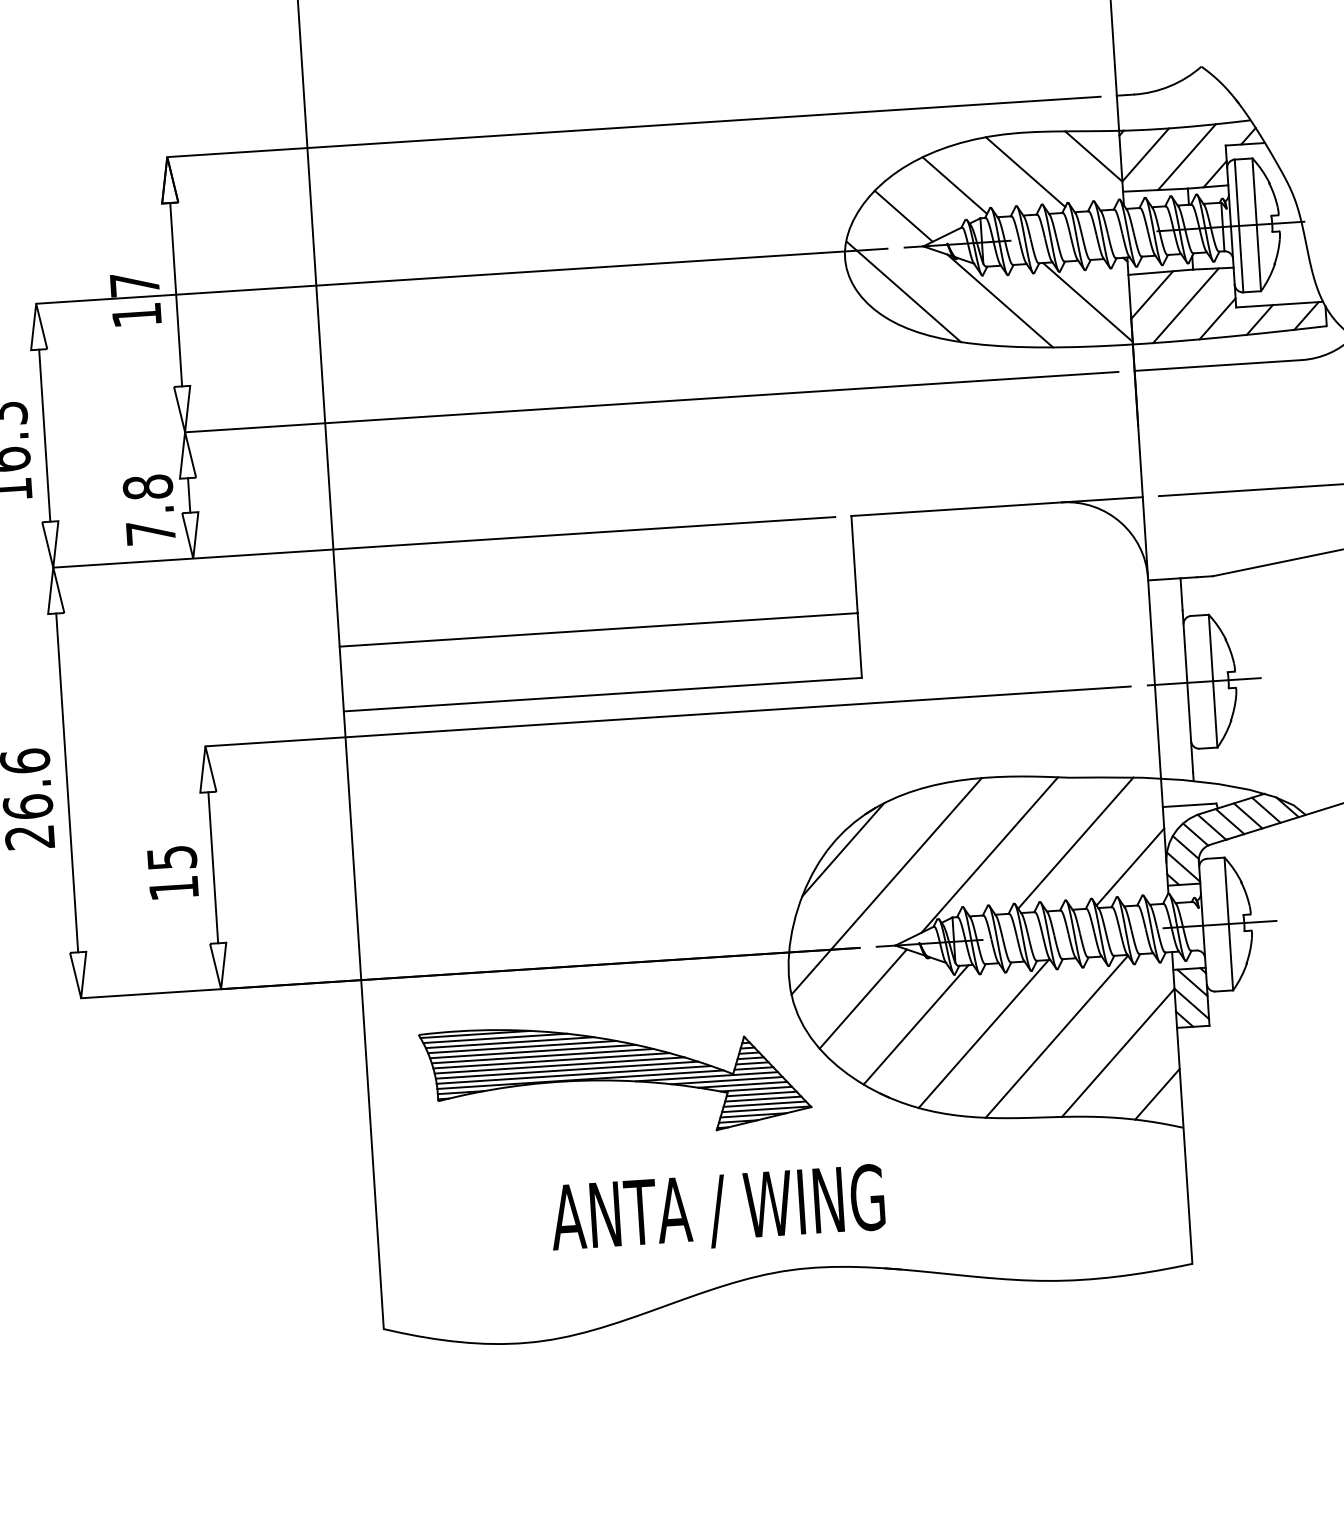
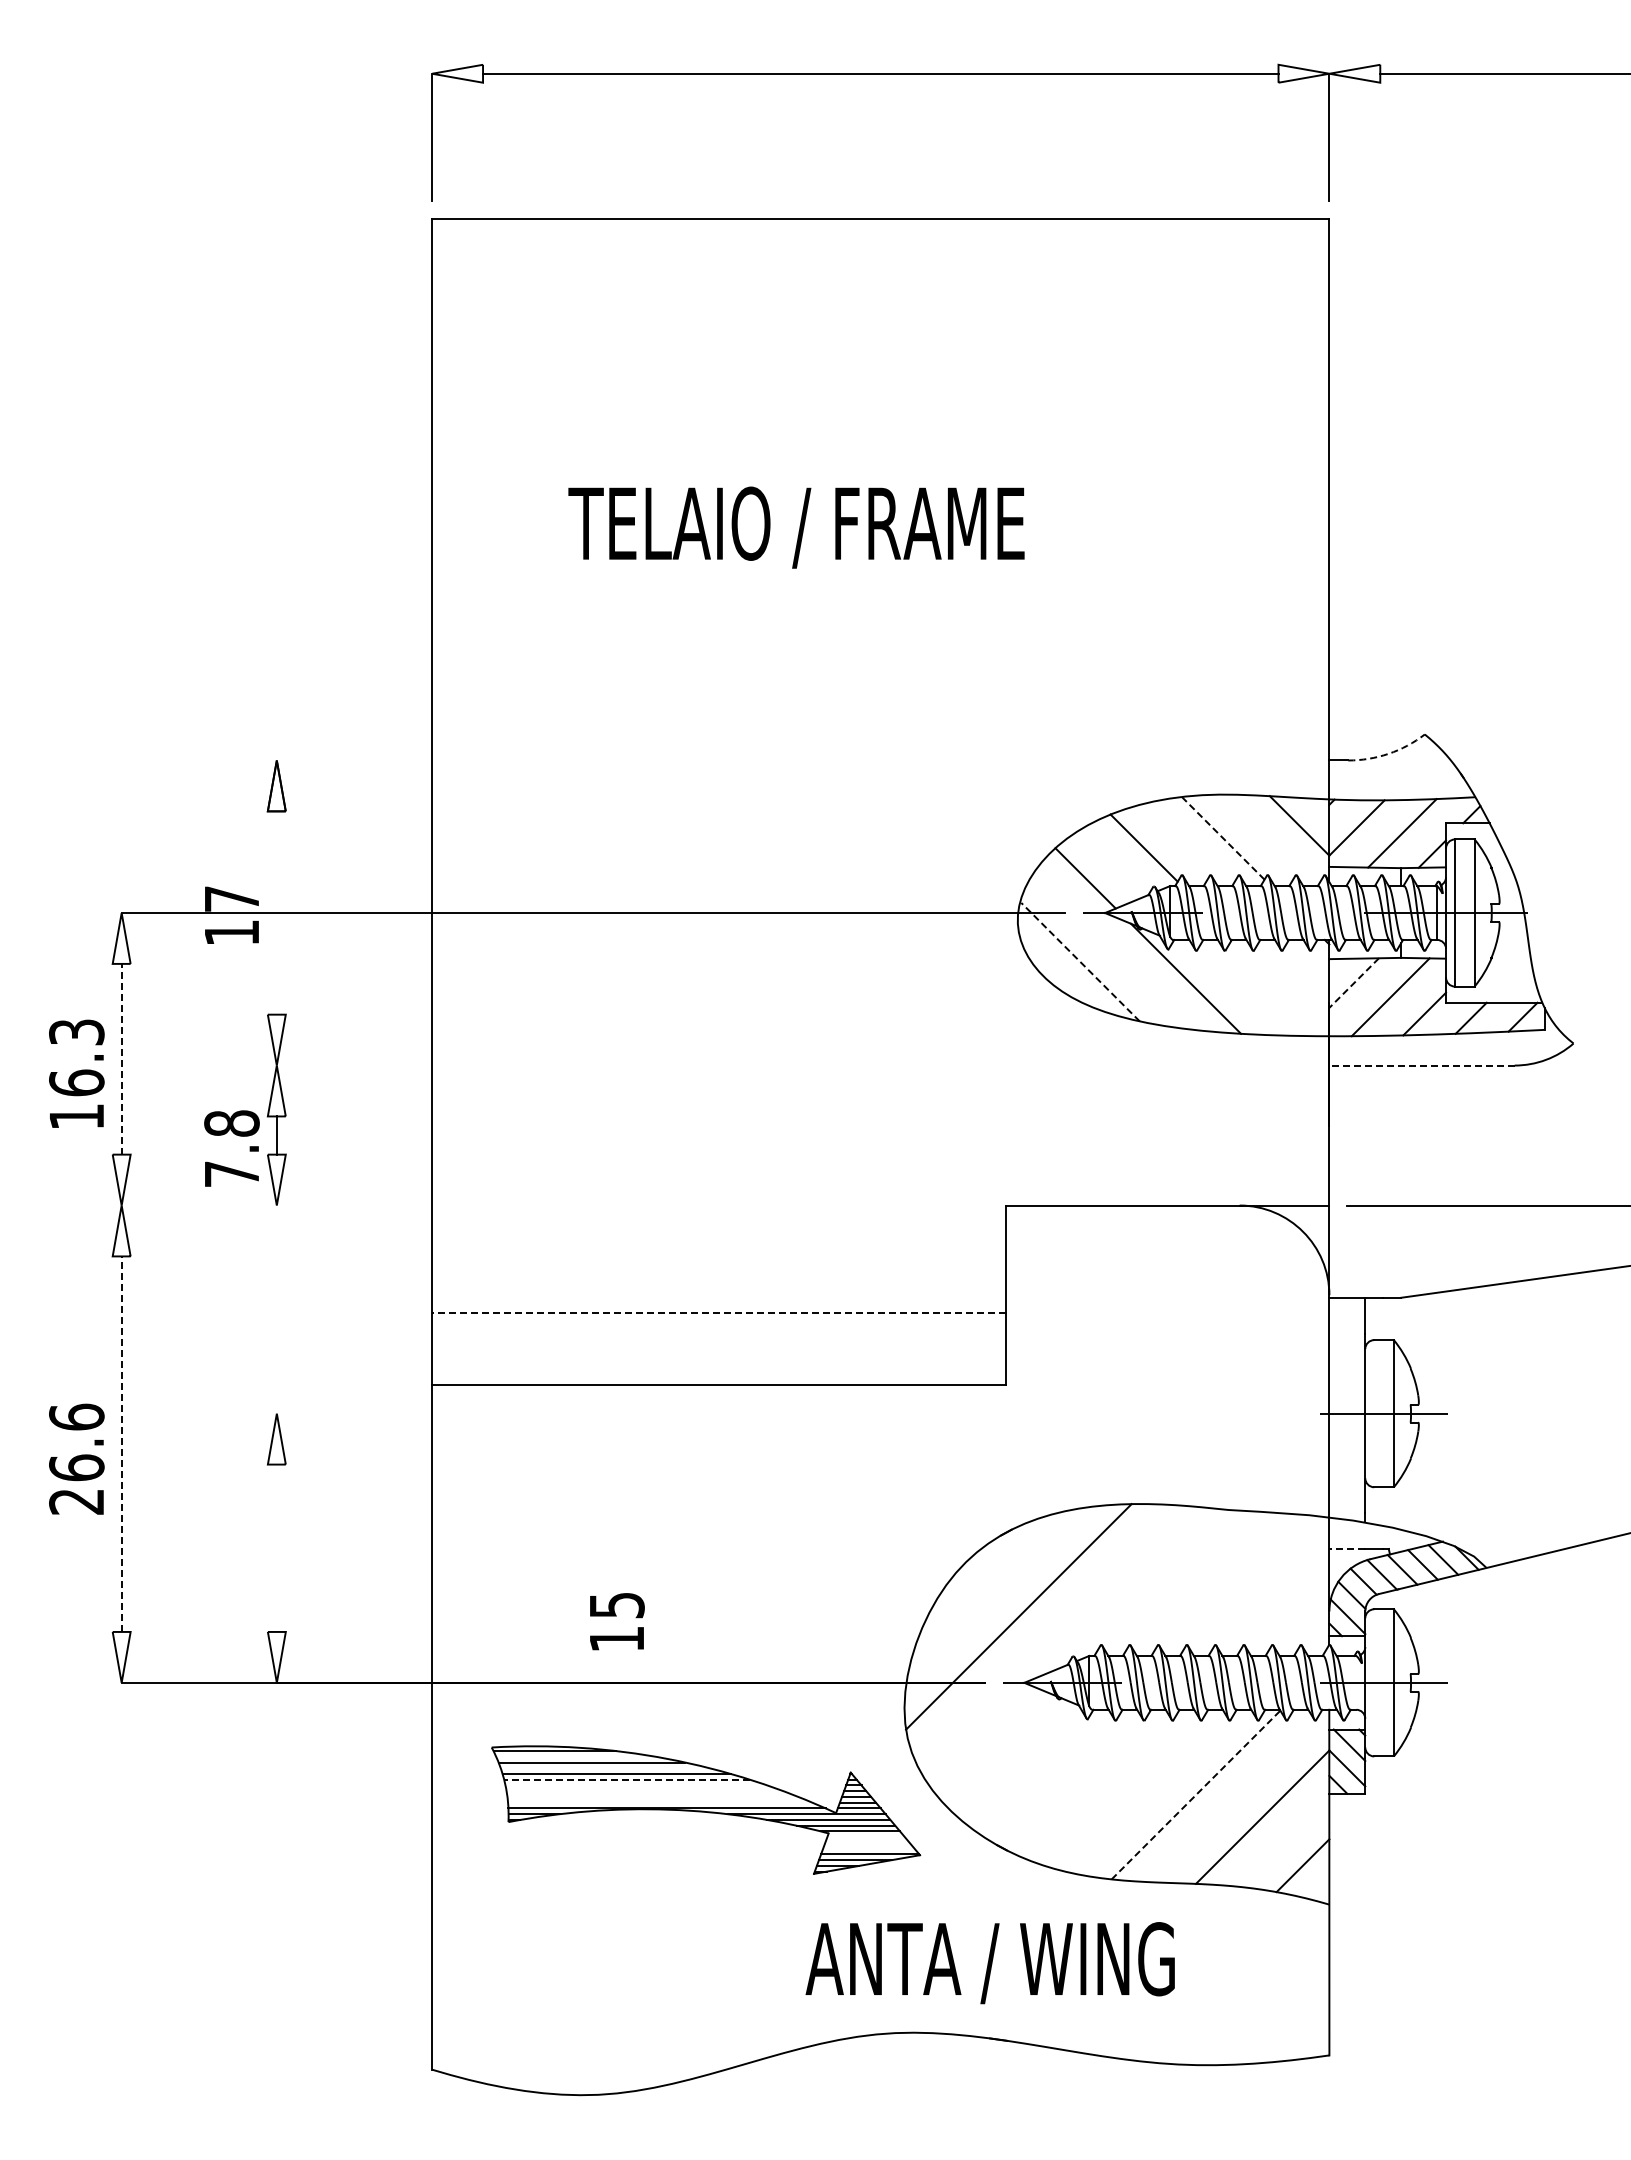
arc: (1169, 85) -> (1388, 753), solid -> dashed
line: (633, 126) -> (793, 760), removed
line: (1025, 172) -> (1223, 838), solid -> dashed
line: (904, 292) -> (1080, 962), solid -> dashed
line: (175, 294) -> (276, 912), removed
line: (1151, 295) -> (1353, 983), solid -> dashed
line: (1087, 302) -> (1282, 986), removed
line: (1218, 365) -> (1422, 1065), solid -> dashed
line: (651, 402) -> (793, 1065), removed
line: (44, 435) -> (121, 1058), solid -> dashed
line: (443, 542) -> (554, 1205), removed
line: (597, 630) -> (718, 1313), solid -> dashed
line: (667, 716) -> (789, 1413), removed
line: (67, 783) -> (121, 1444), solid -> dashed
line: (1179, 806) -> (1347, 1549), solid -> dashed
line: (1075, 843) -> (1230, 1582), removed
line: (843, 848) -> (973, 1572), removed
line: (989, 854) -> (1134, 1589), removed
line: (1130, 866) -> (1289, 1612), removed
line: (212, 867) -> (276, 1547), removed
text: (173, 872) -> (617, 1621), moved
line: (862, 999) -> (984, 1739), removed
line: (916, 1024) -> (1041, 1771), removed
line: (983, 1033) -> (1115, 1786), removed
line: (1057, 1036) -> (1196, 1794), solid -> dashed
line: (494, 1038) -> (575, 1756), removed
line: (521, 1047) -> (604, 1768), removed
line: (543, 1055) -> (627, 1779), solid -> dashed
line: (551, 1060) -> (636, 1785), removed
line: (559, 1065) -> (644, 1791), removed
line: (566, 1069) -> (652, 1796), removed
line: (574, 1074) -> (660, 1802), removed
line: (761, 1094) -> (865, 1837), removed
line: (763, 1098) -> (867, 1842), removed
line: (764, 1104) -> (868, 1848), removed
text: (717, 1211) -> (989, 1963), moved

